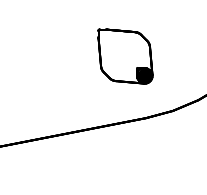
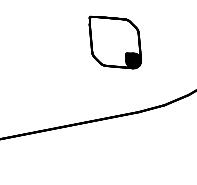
part: (124, 56) -> (114, 42), moved

